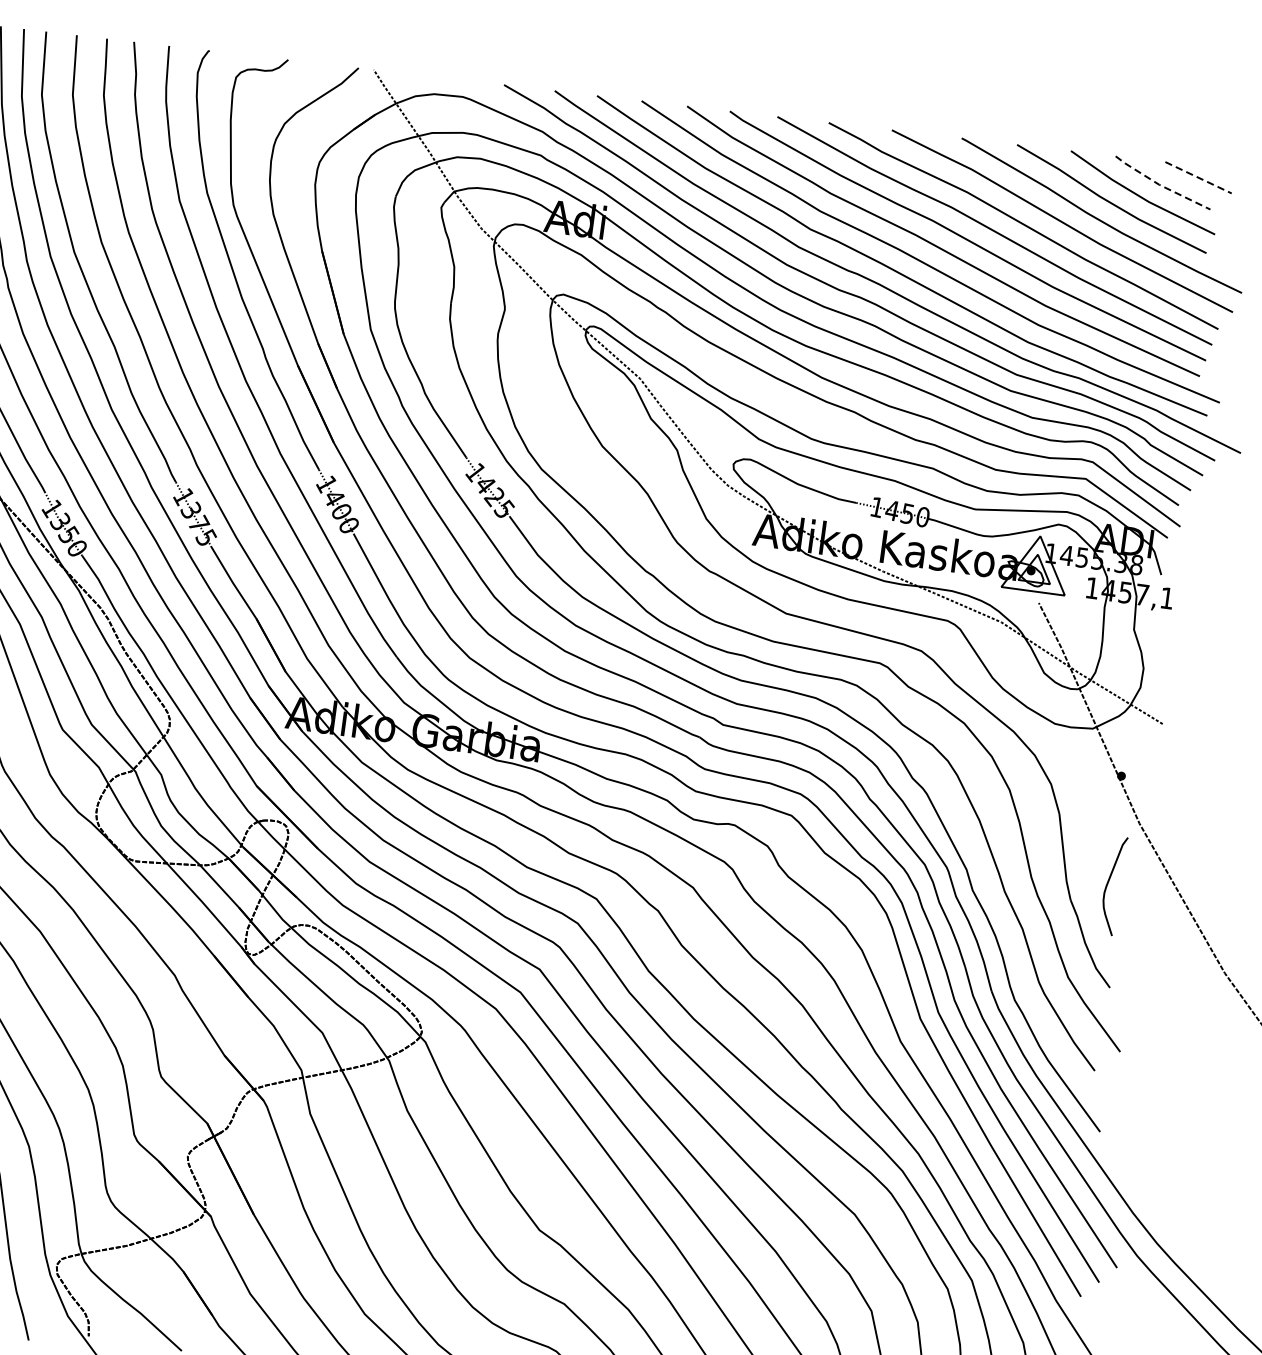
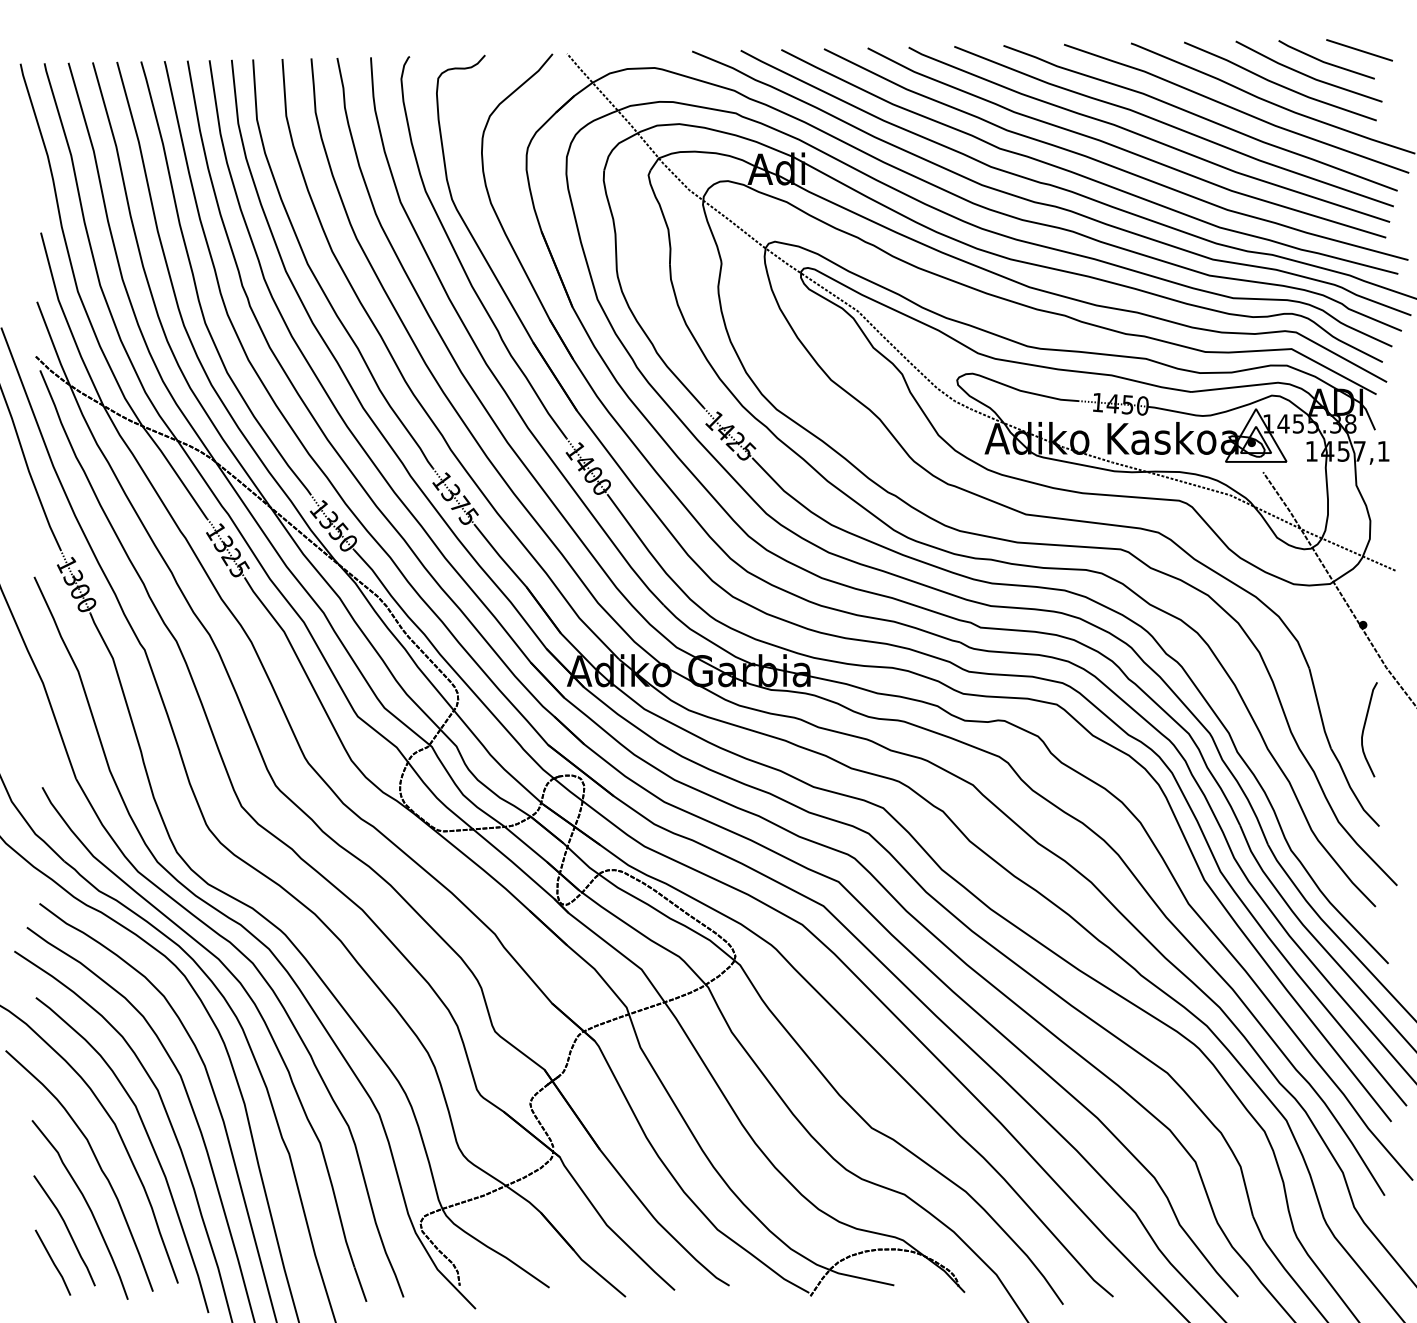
line: (1198, 177) -> (1359, 50), dashed -> solid
line: (1160, 185) -> (1324, 62), dashed -> solid

